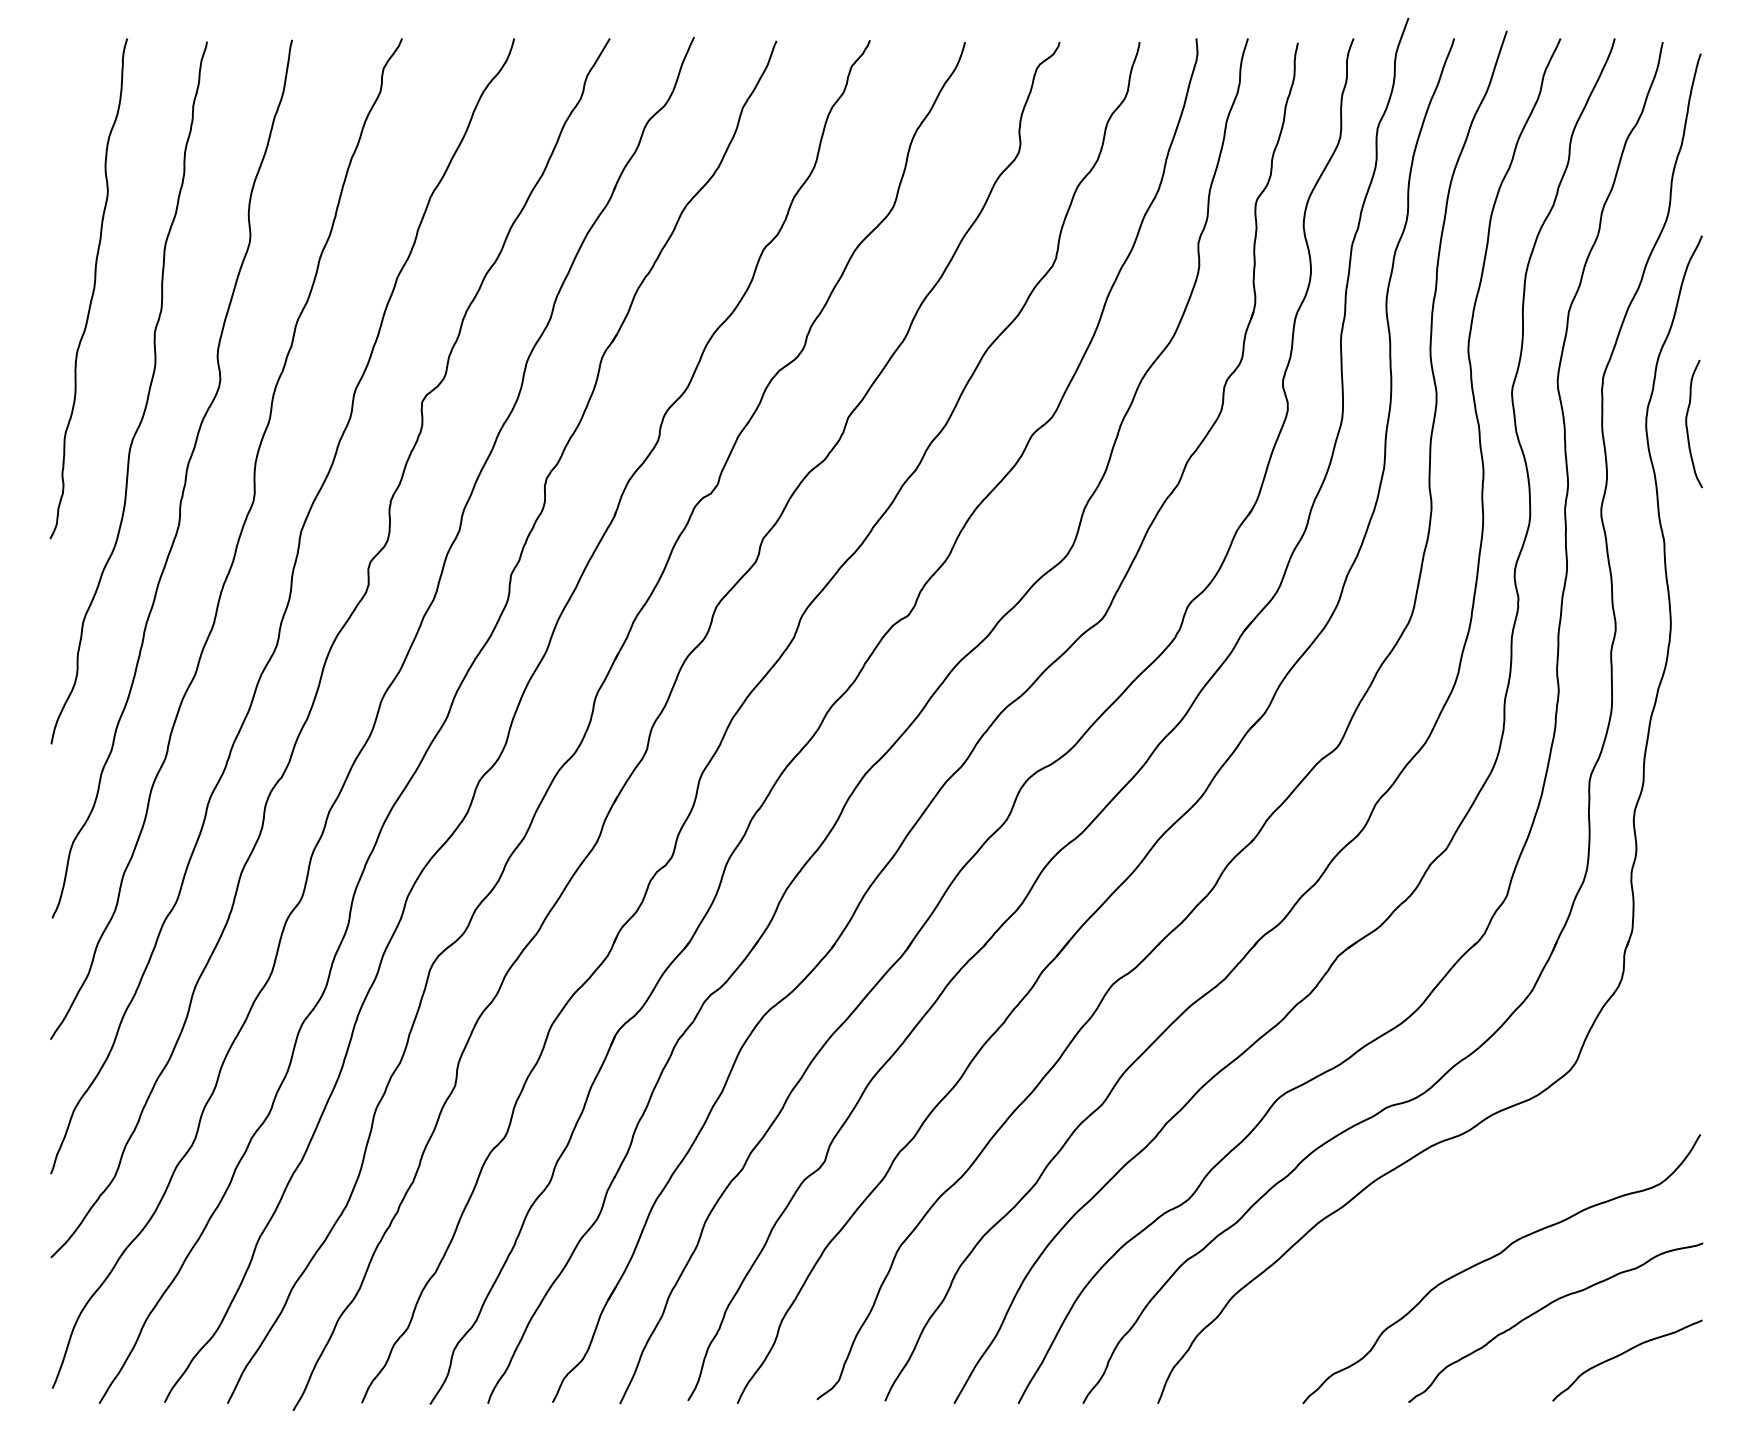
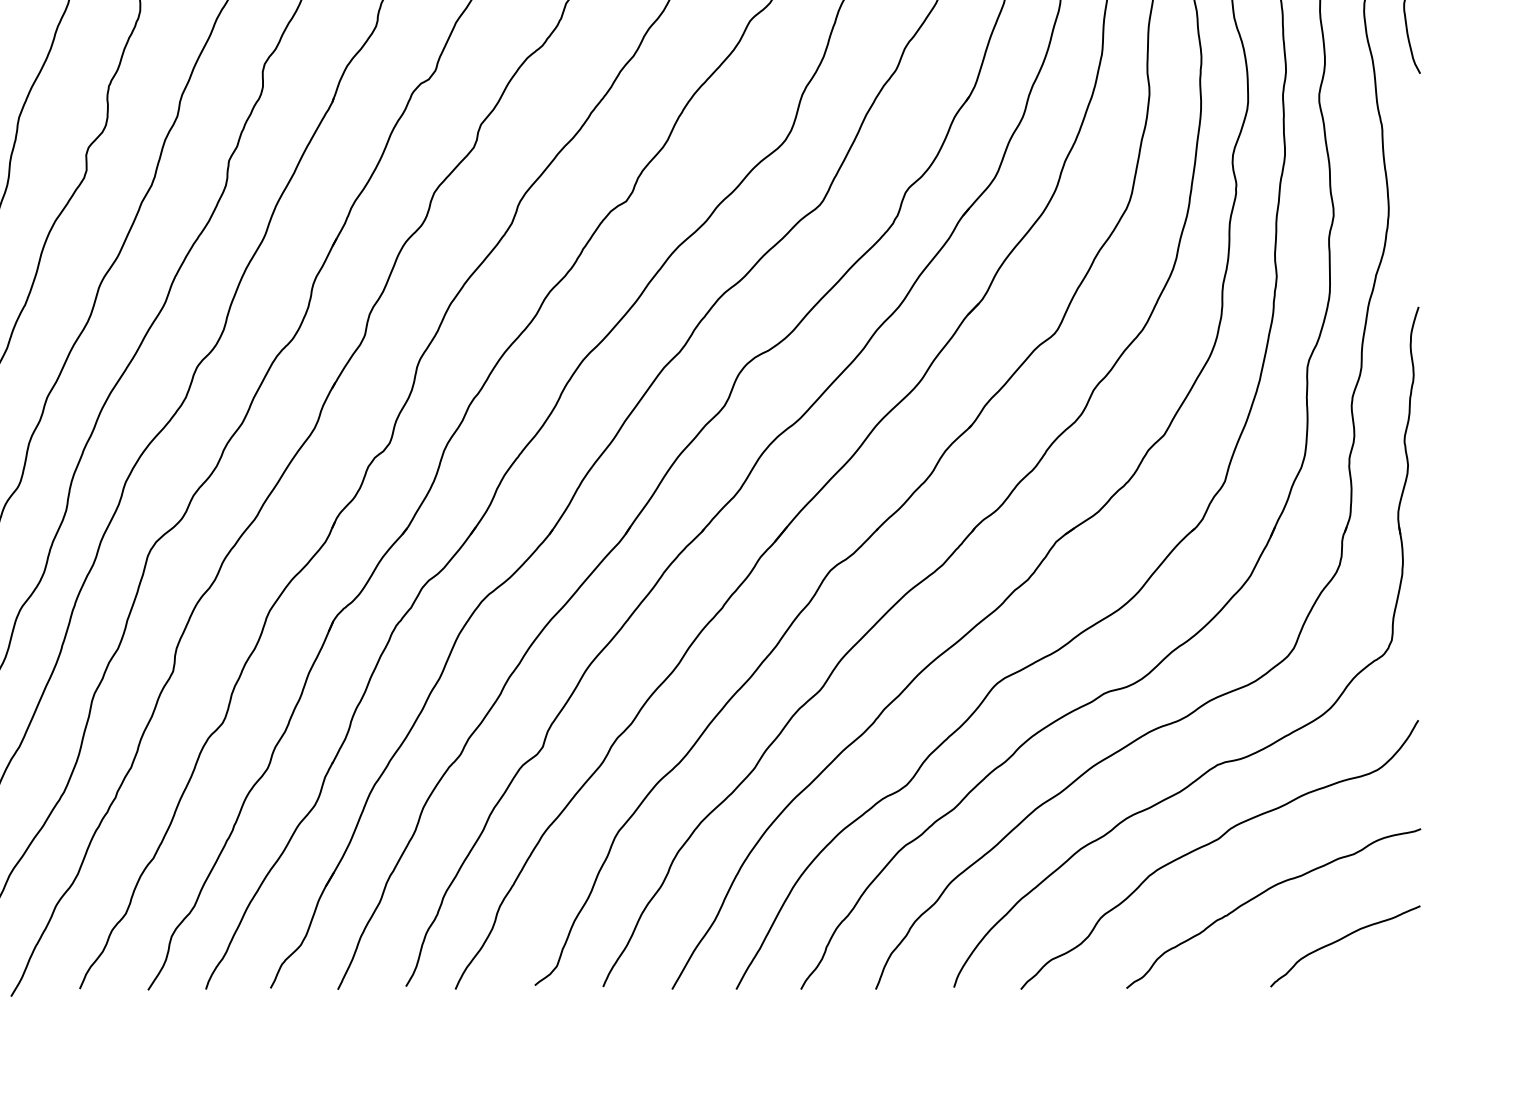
part: (1506, 1175) -> (1224, 761), added

